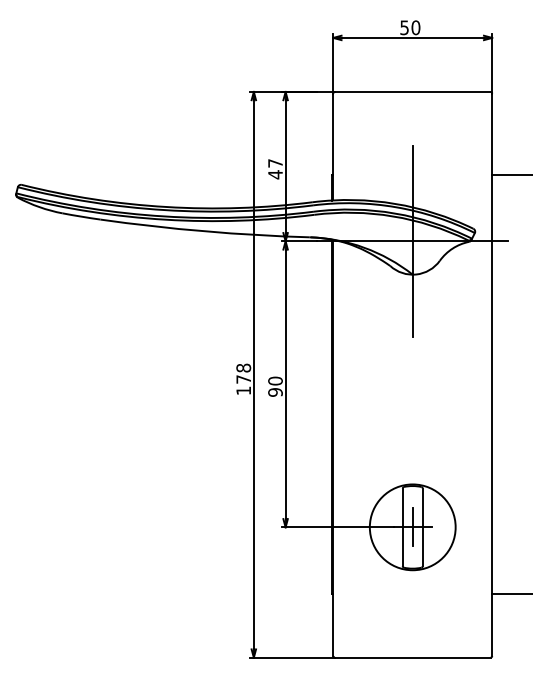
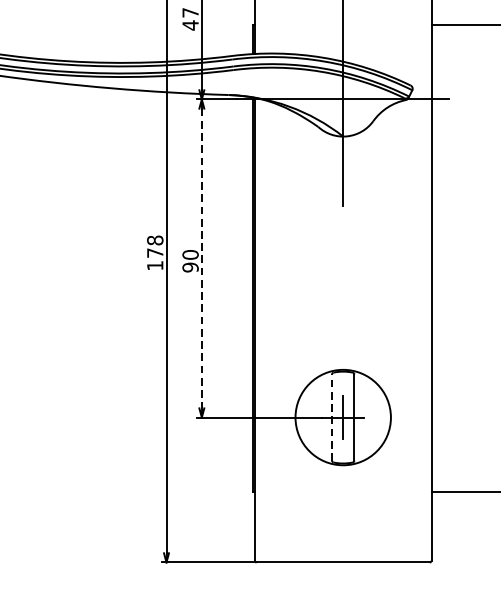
line: (285, 384) -> (201, 258), solid -> dashed
line: (402, 527) -> (331, 417), solid -> dashed

